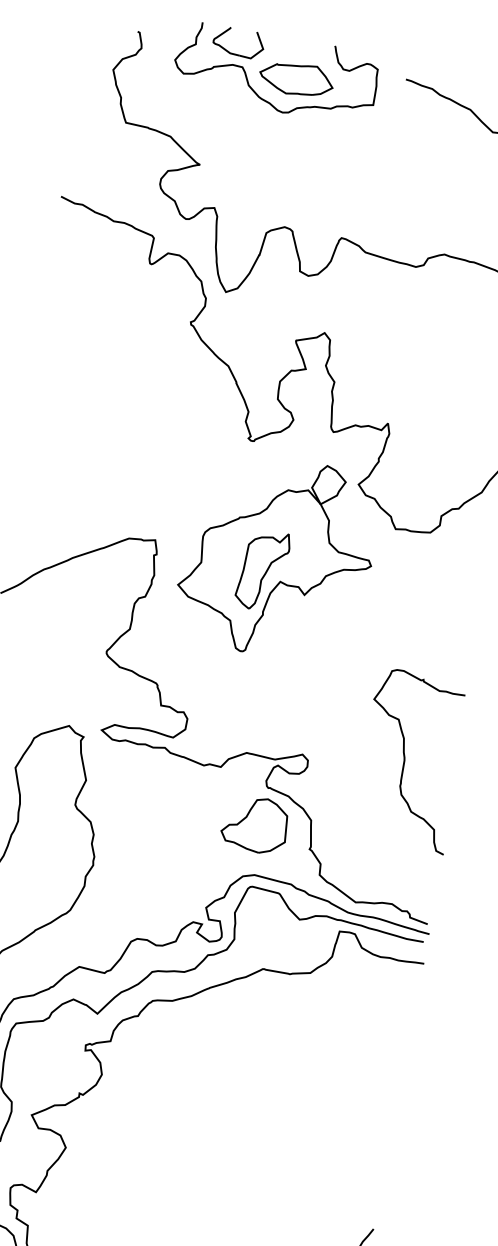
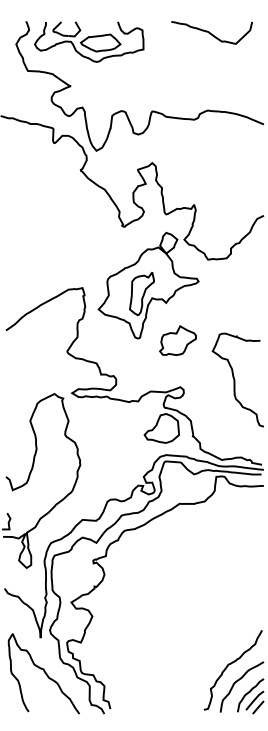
part: (276, 72) -> (89, 41), moved
part: (312, 667) -> (177, 340), added

